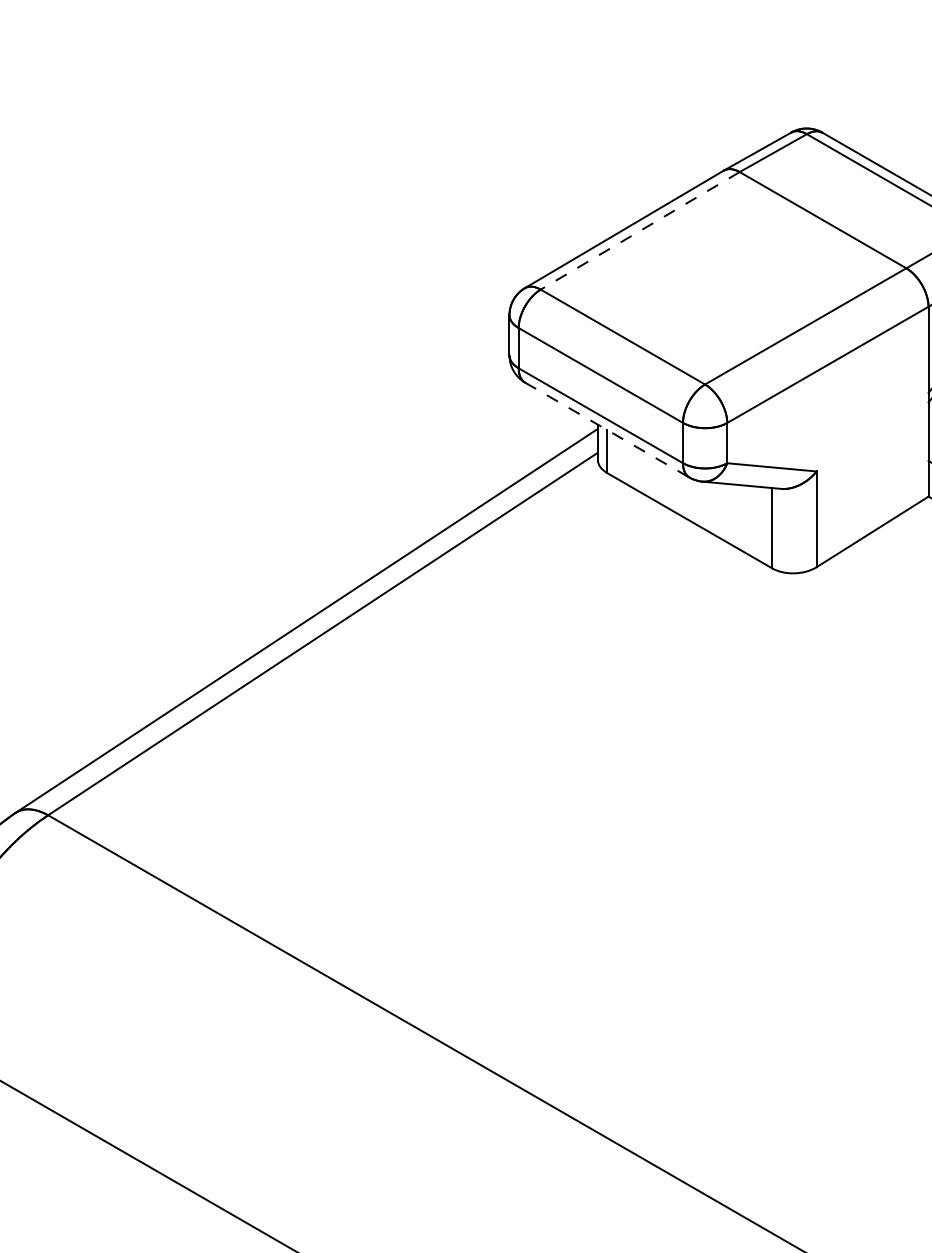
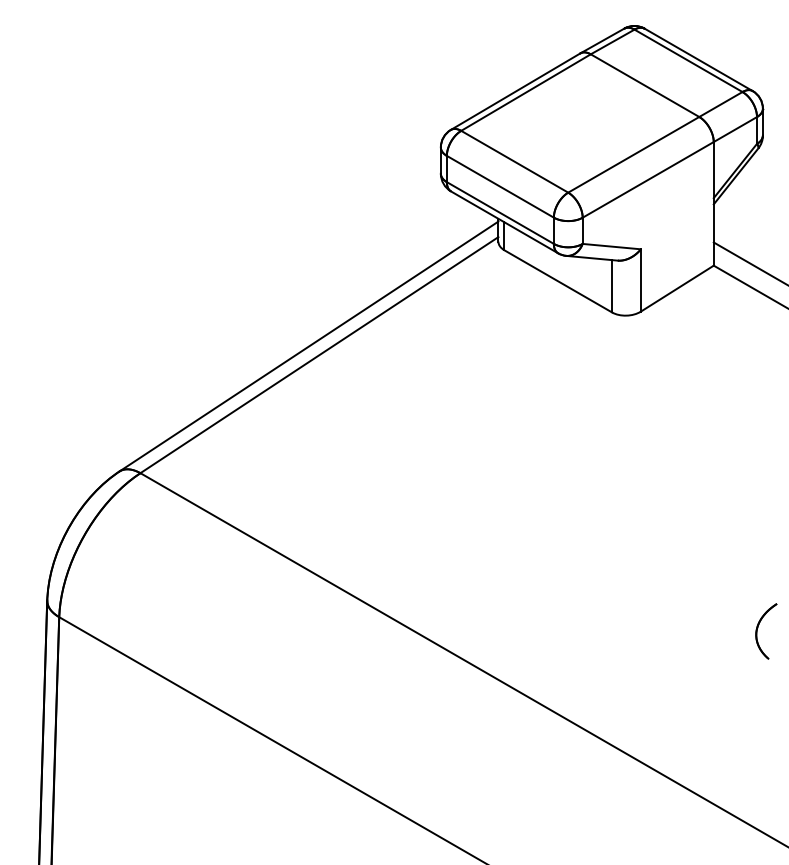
line: (639, 230) -> (525, 92), dashed -> solid
line: (607, 430) -> (504, 222), dashed -> solid

